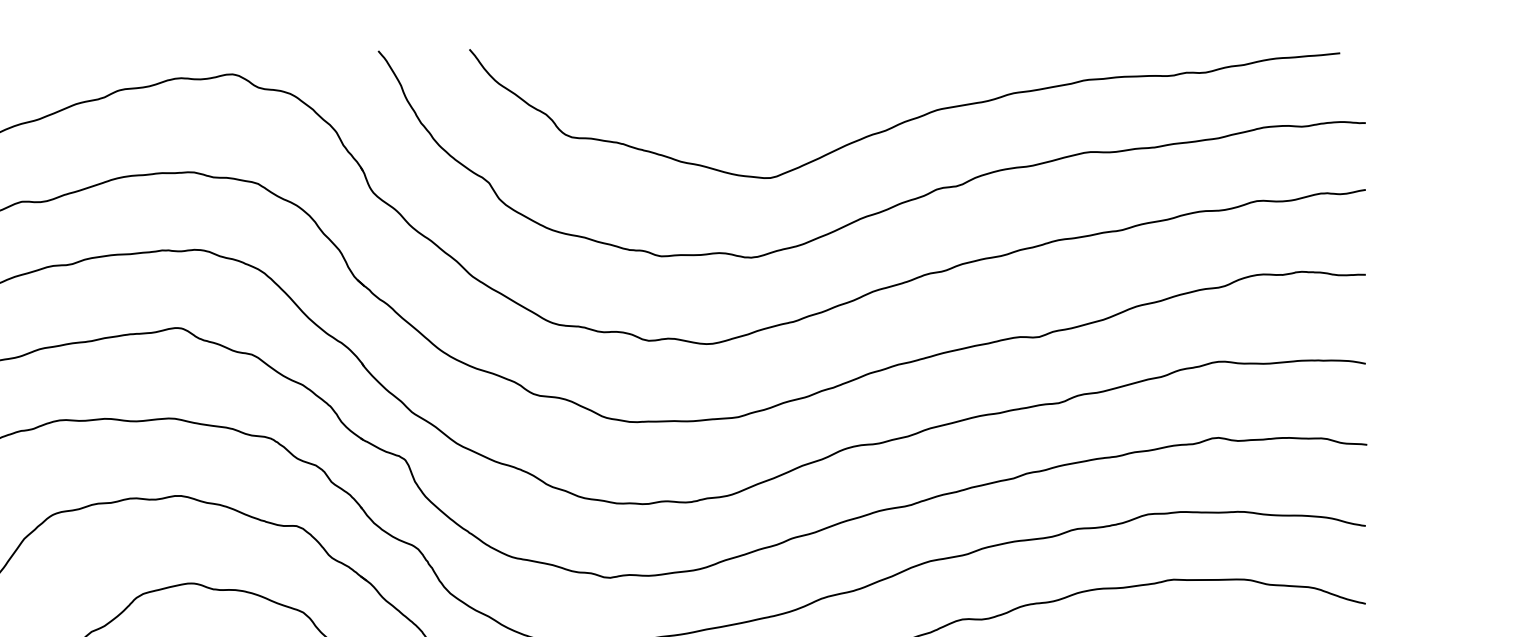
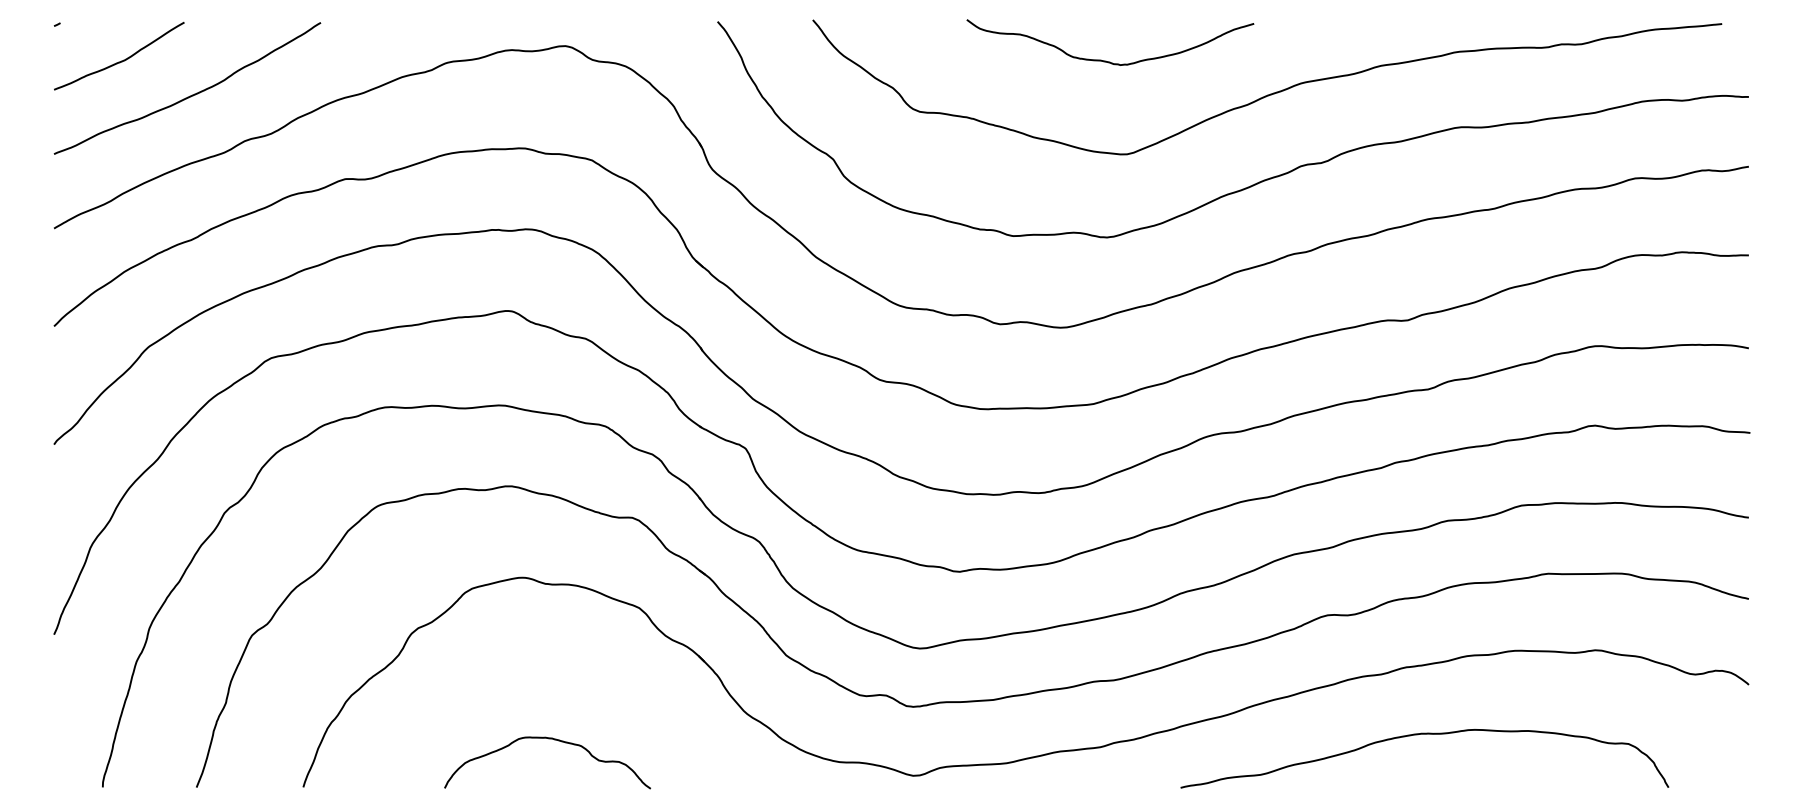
curve: (750, 88) -> (1106, 60), added

